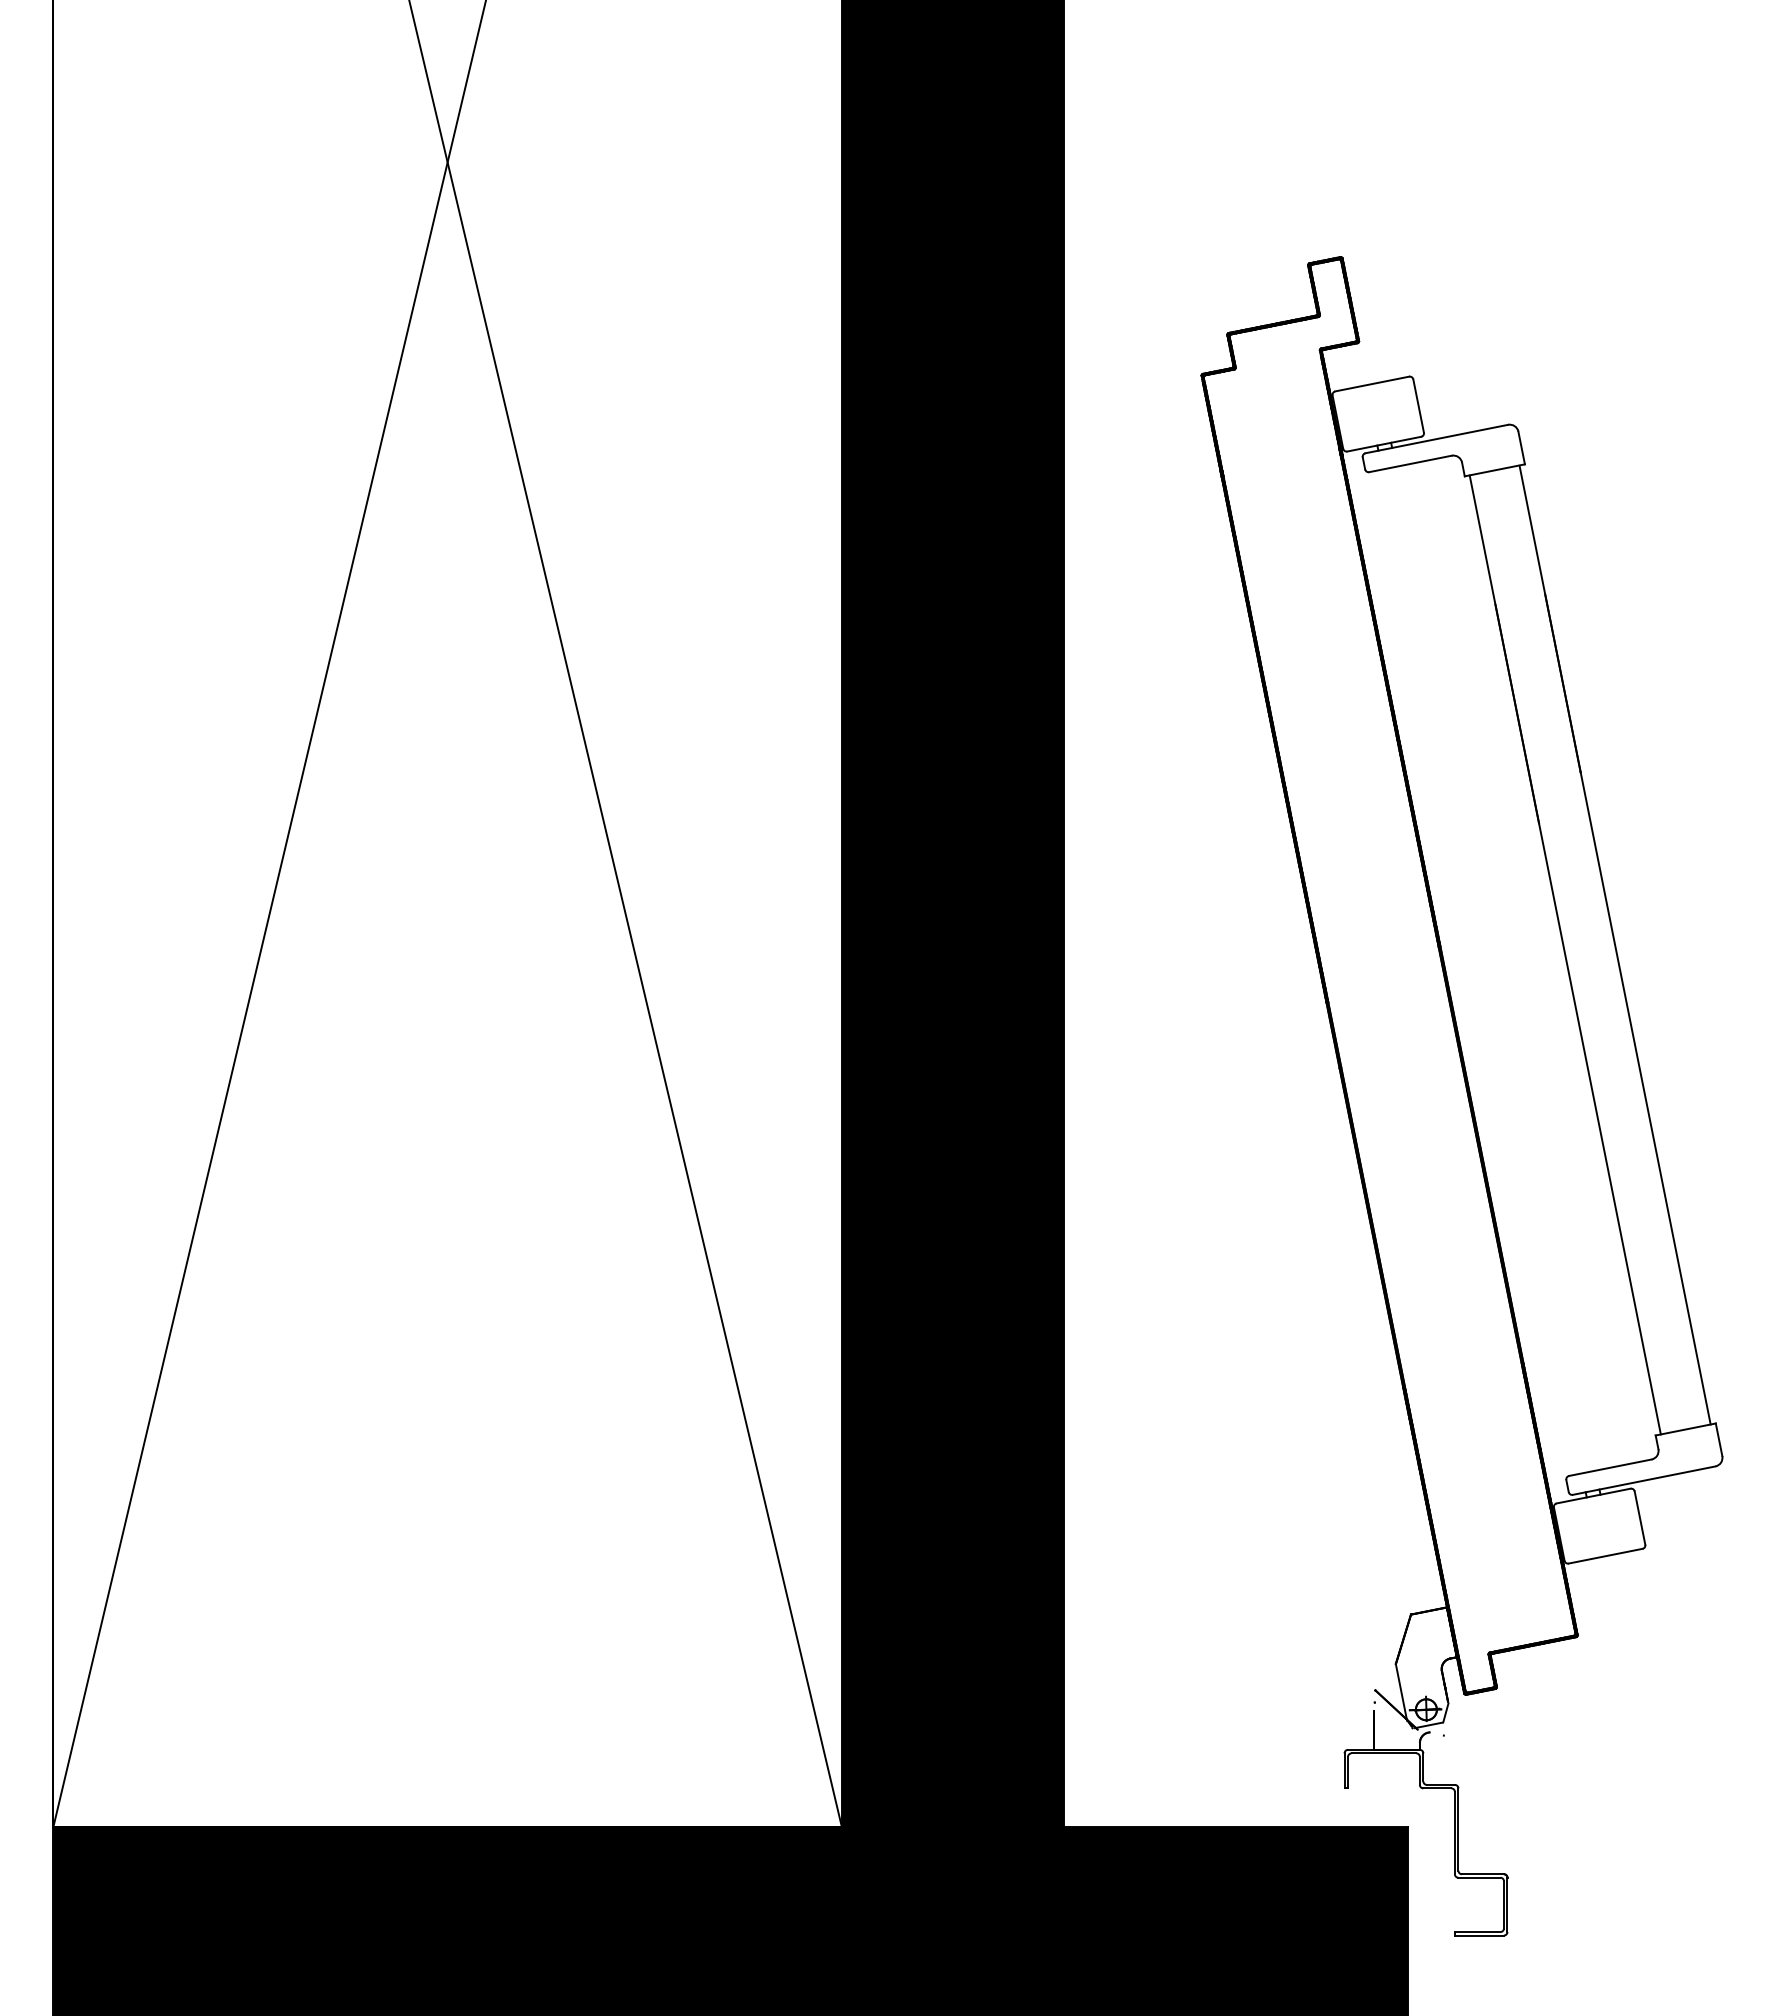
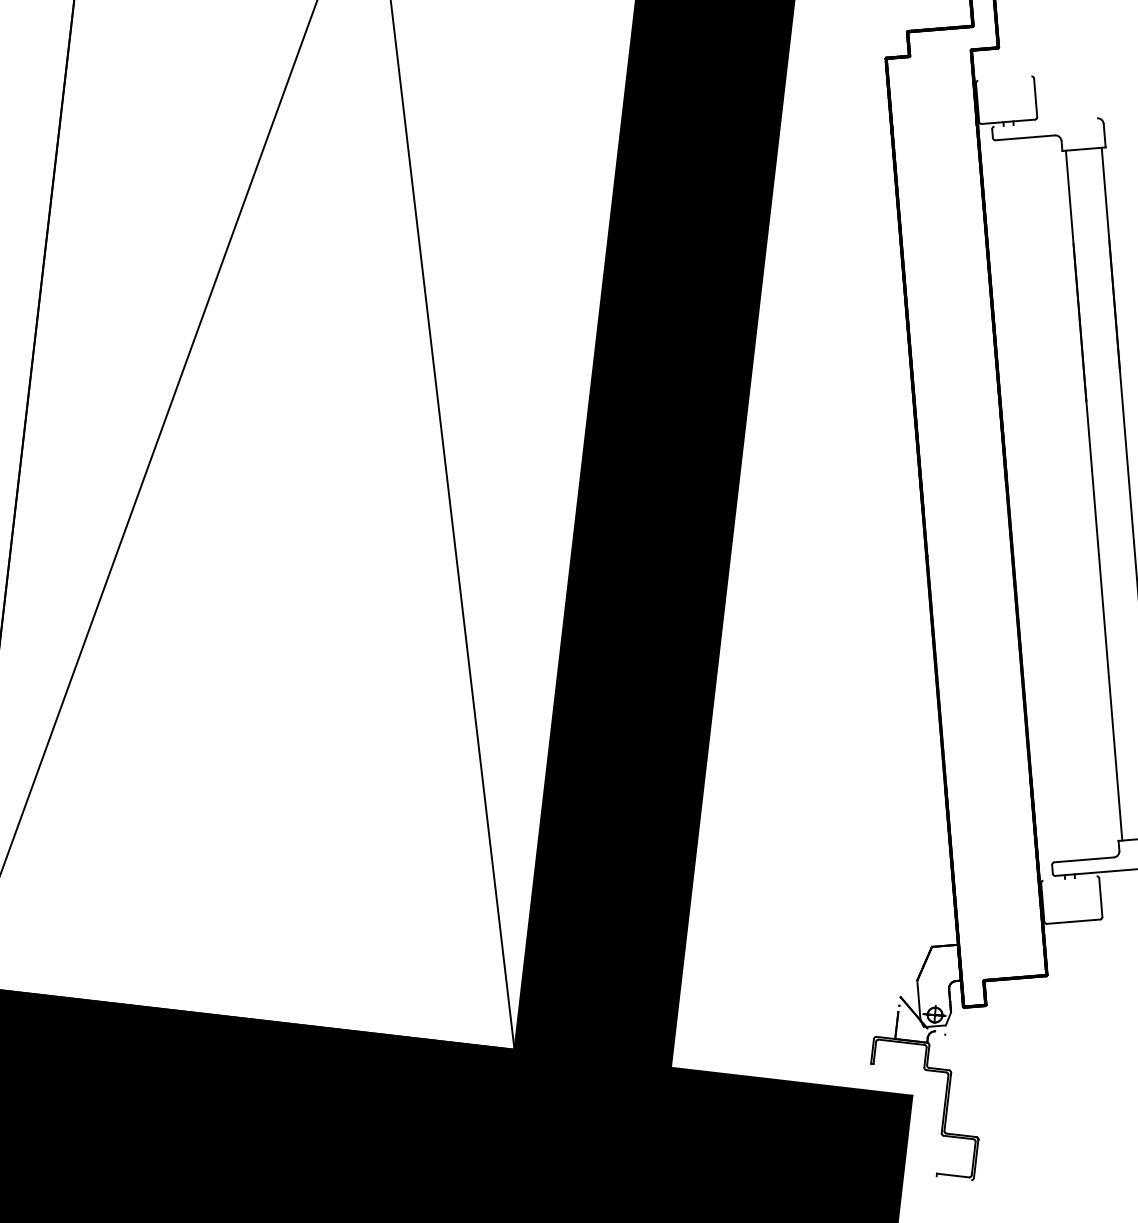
line: (1372, 383) -> (1005, 78), removed
line: (1436, 438) -> (1045, 122), removed
line: (1593, 1495) -> (1069, 878), removed
line: (1478, 1935) -> (953, 1178), removed

